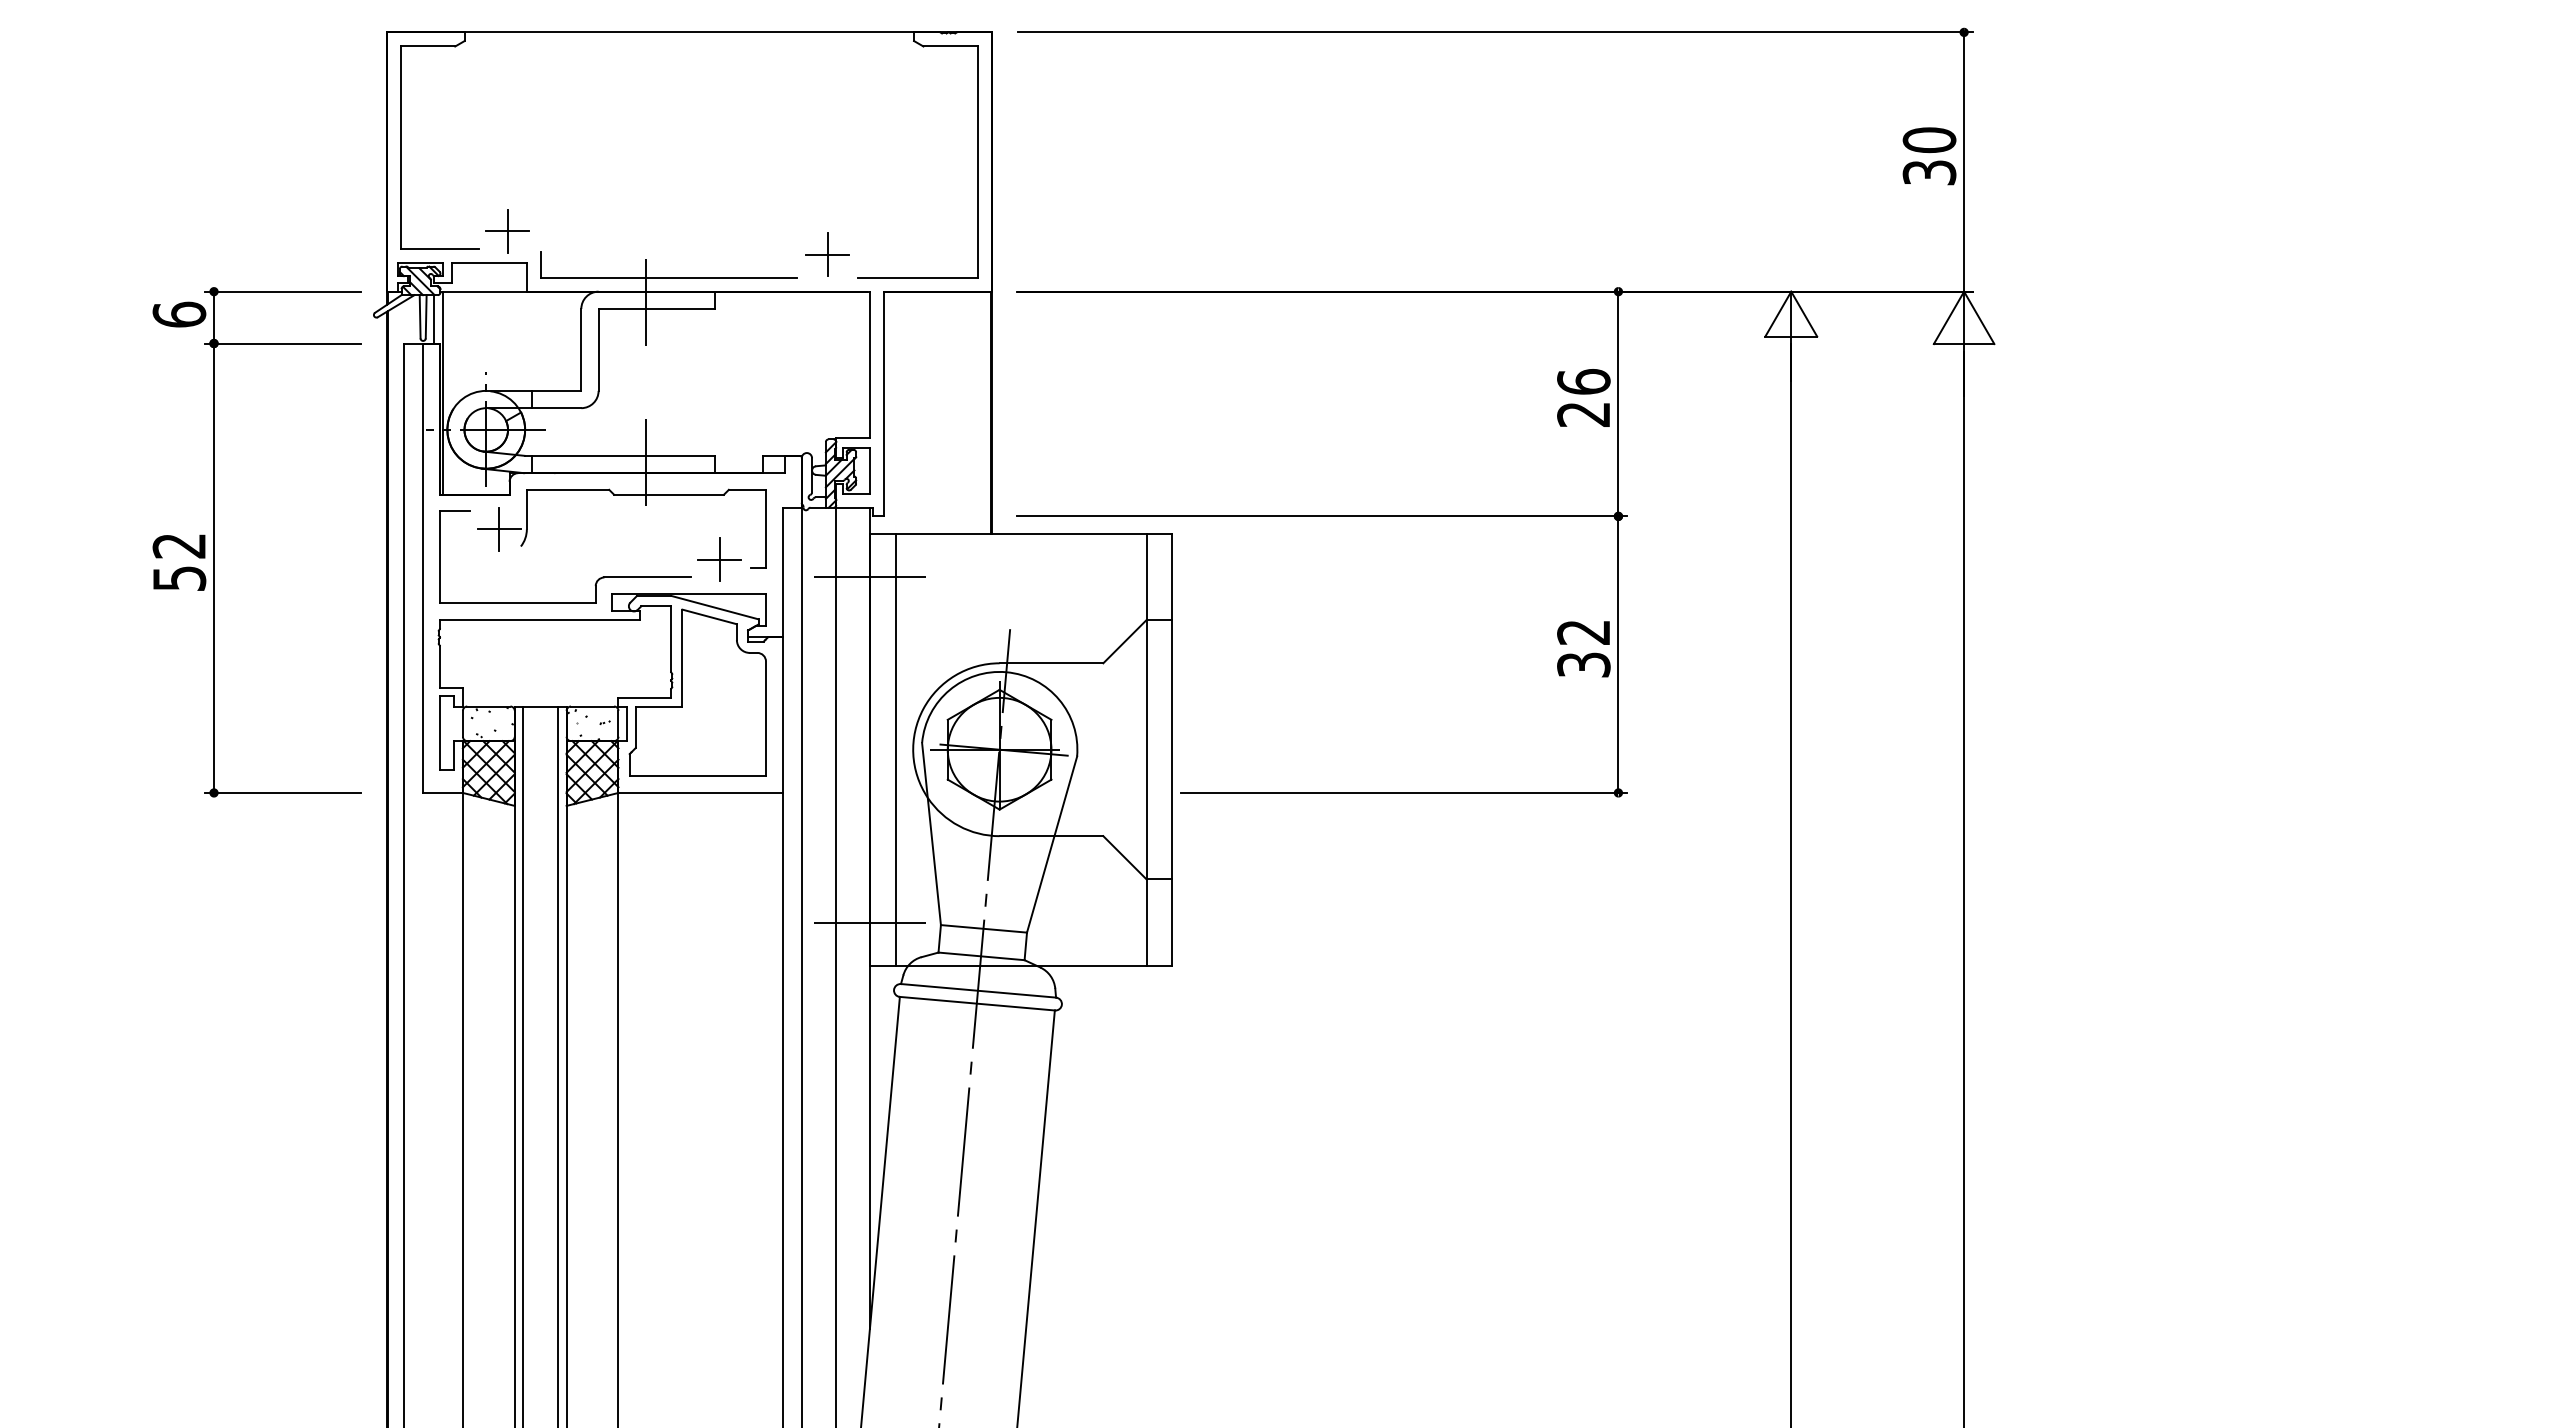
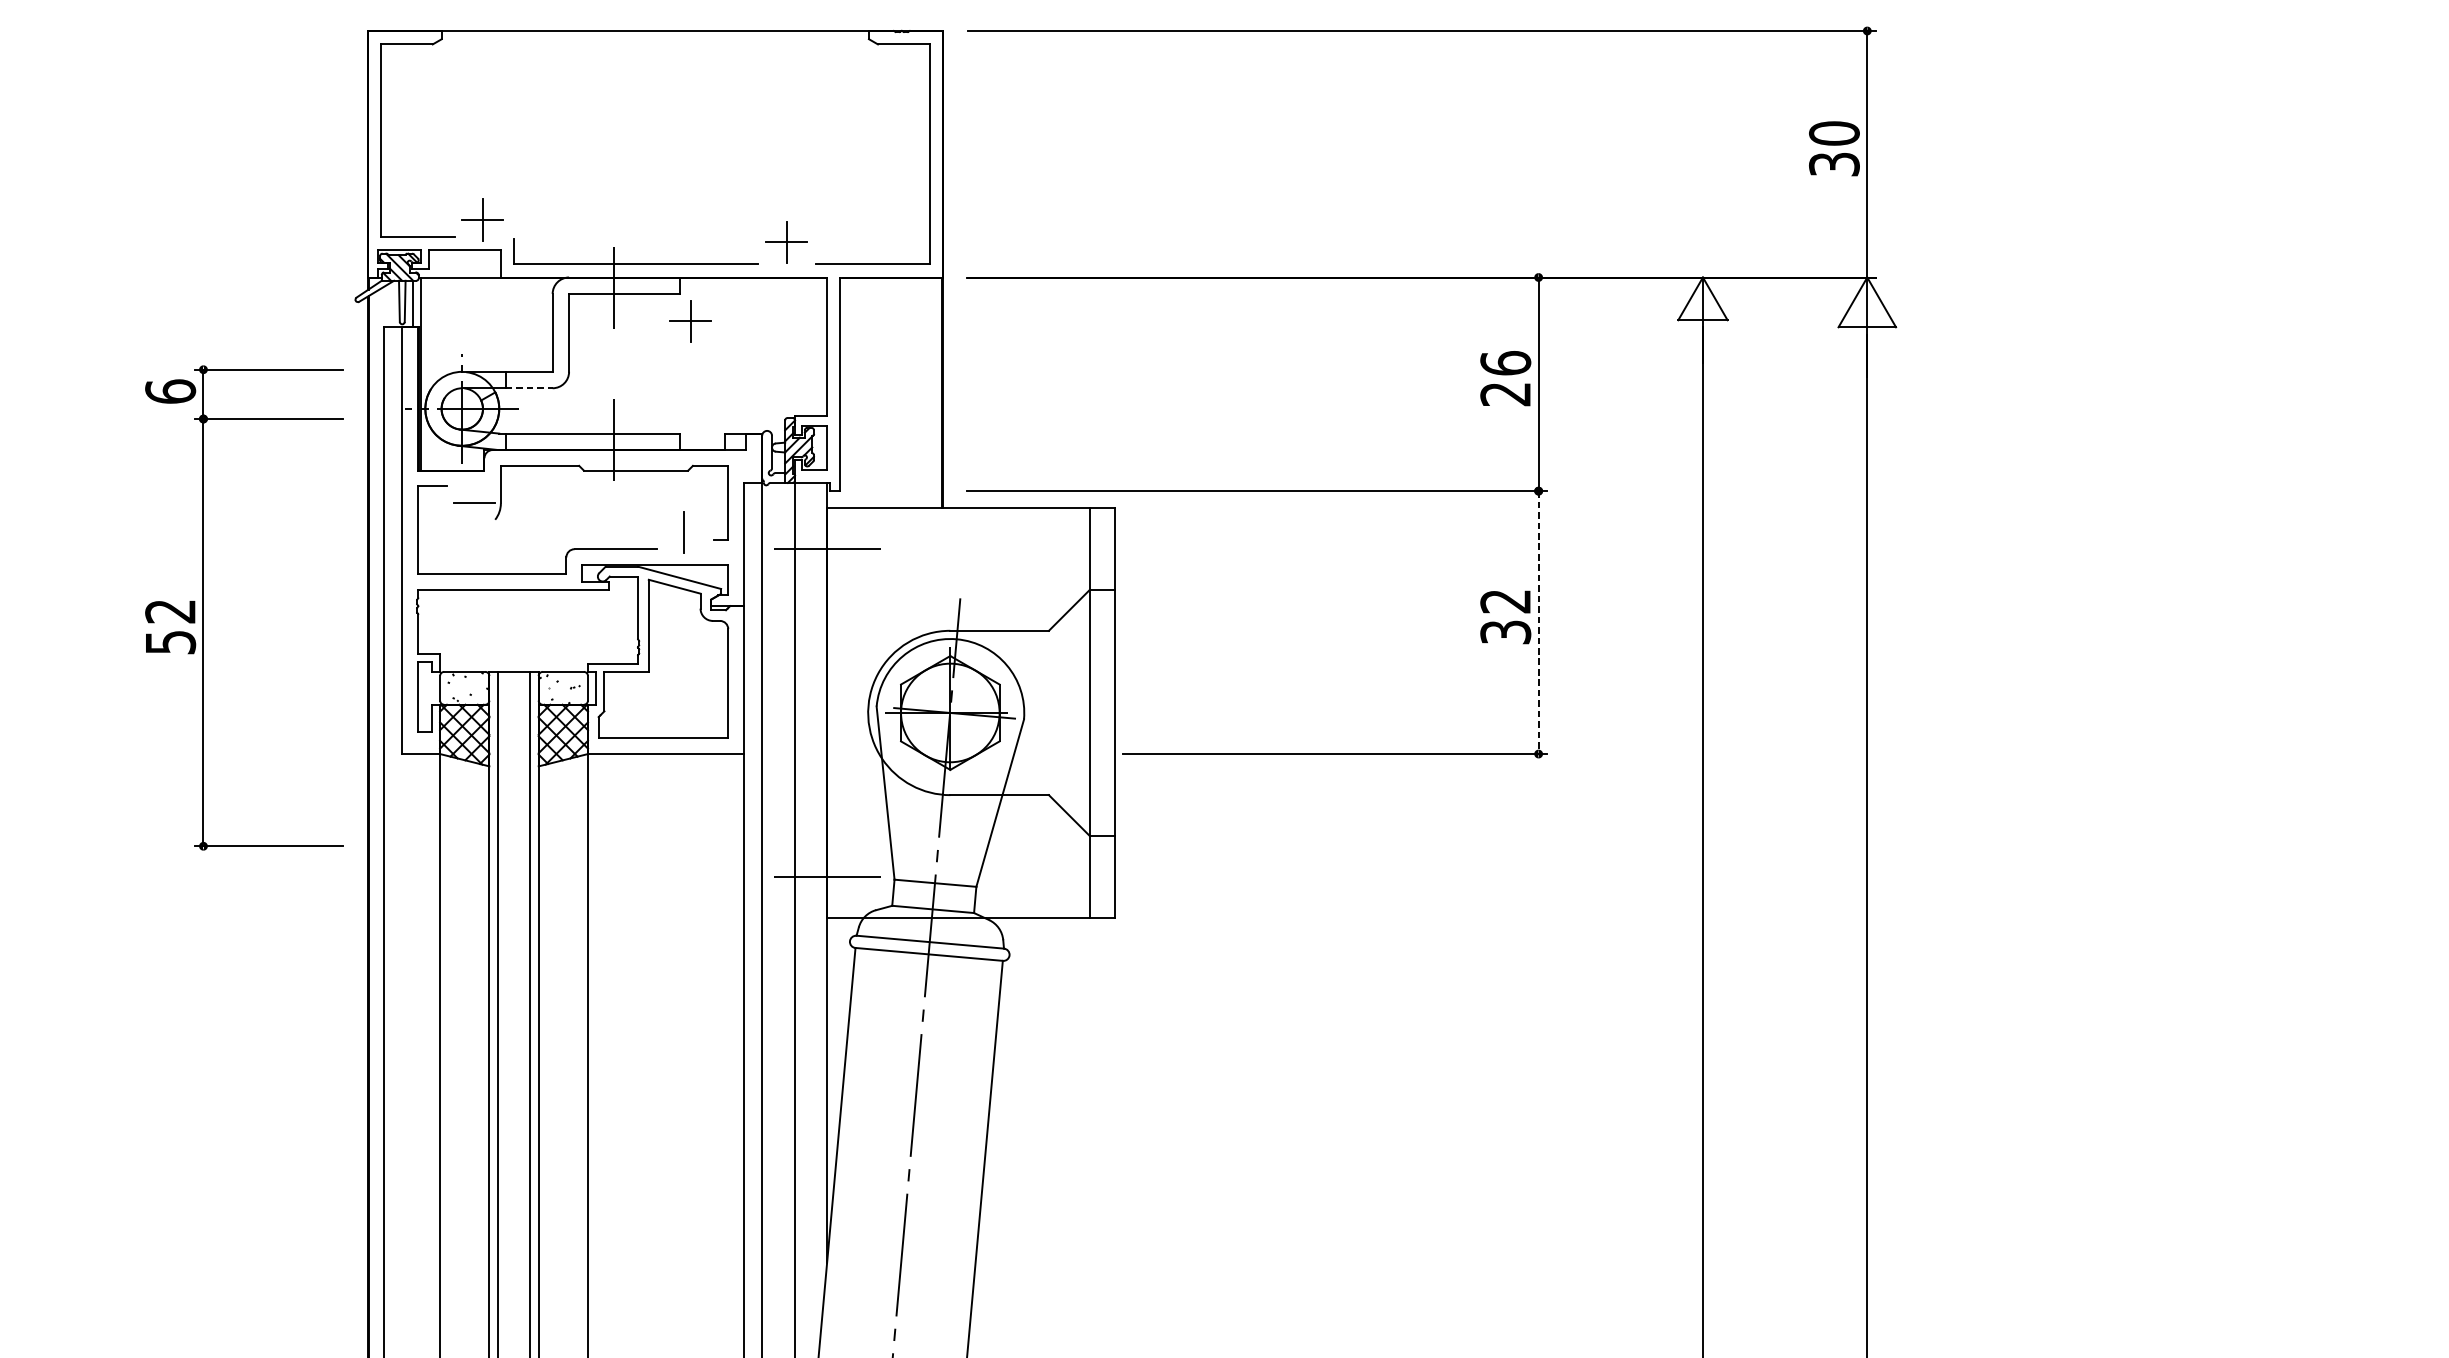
part: (726, 337) -> (690, 321), added
line: (556, 408) -> (529, 388), solid -> dashed
line: (499, 528) -> (474, 502), removed
part: (214, 542) -> (203, 608), moved
line: (719, 559) -> (684, 532), removed
line: (1618, 655) -> (1538, 623), solid -> dashed
line: (895, 749) -> (851, 712), removed

